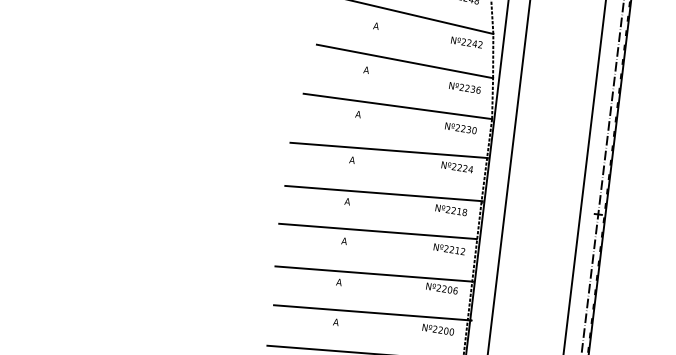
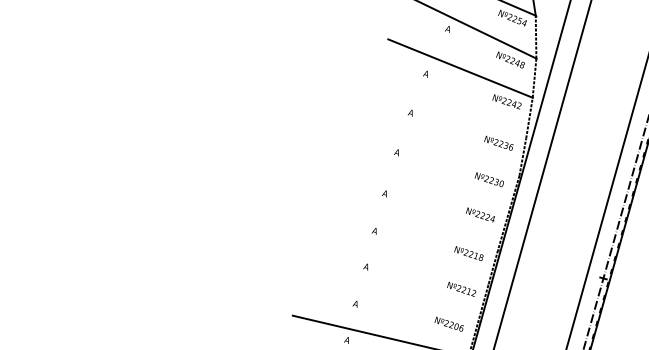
line: (404, 61) -> (447, 110), removed
line: (397, 106) -> (434, 150), removed
line: (389, 150) -> (420, 189), removed
line: (383, 193) -> (409, 228), removed
line: (377, 231) -> (398, 262), removed
line: (373, 274) -> (388, 301), removed

